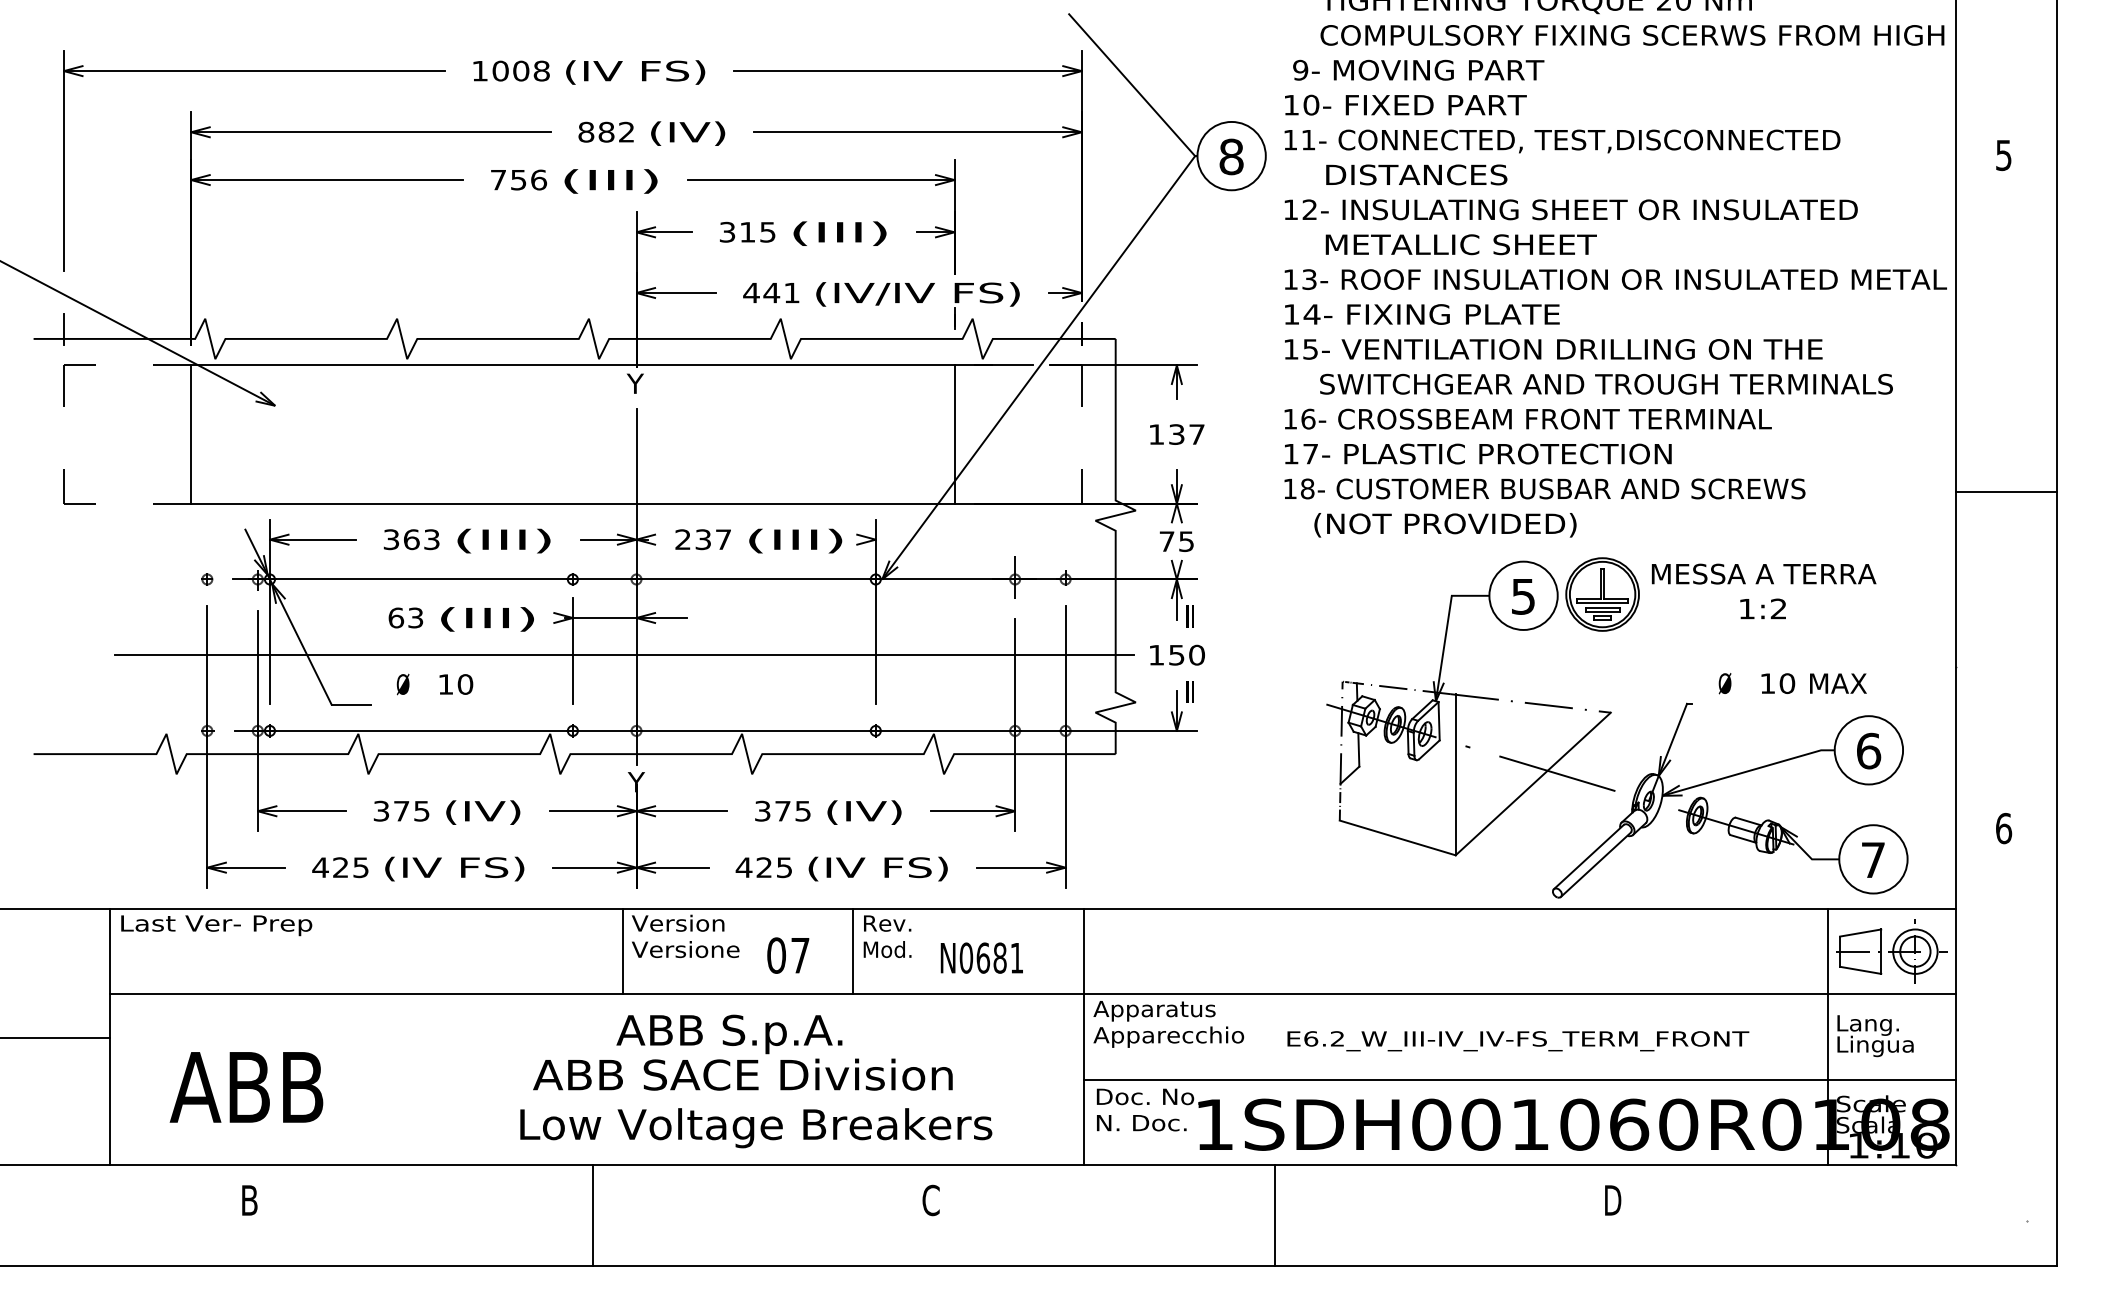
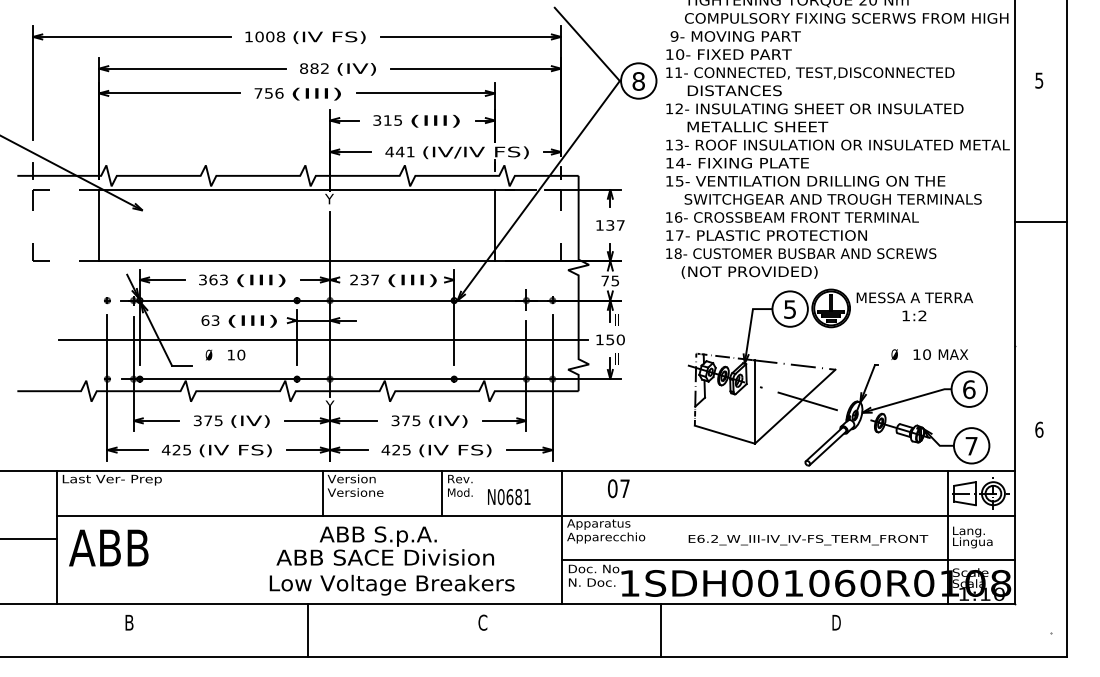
line: (2006, 492) -> (1040, 222), moved
text: (787, 955) -> (618, 488), moved
text: (1518, 1041) -> (808, 540), moved
text: (245, 1086) -> (108, 547), moved

